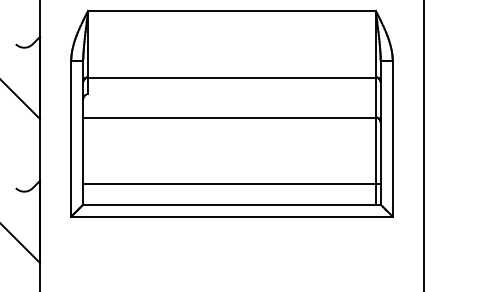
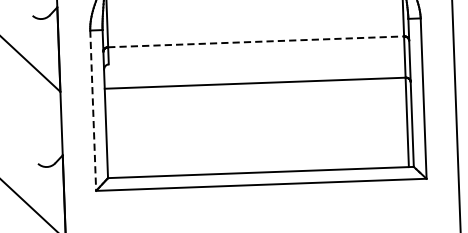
line: (232, 77) -> (256, 41), solid -> dashed
line: (71, 138) -> (93, 110), solid -> dashed
line: (231, 184) -> (259, 151), removed

